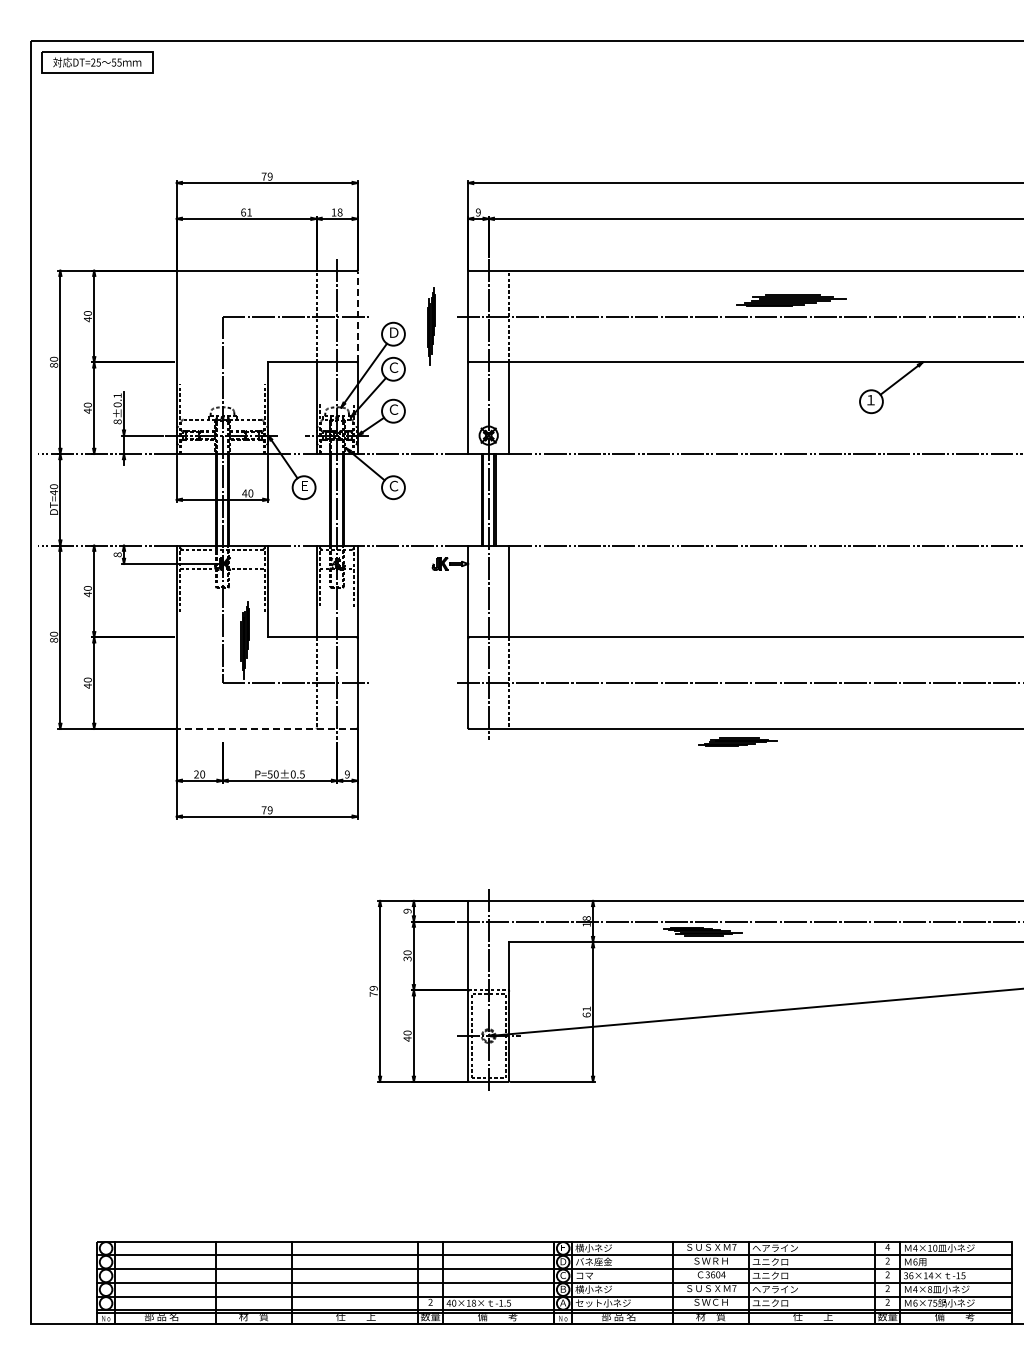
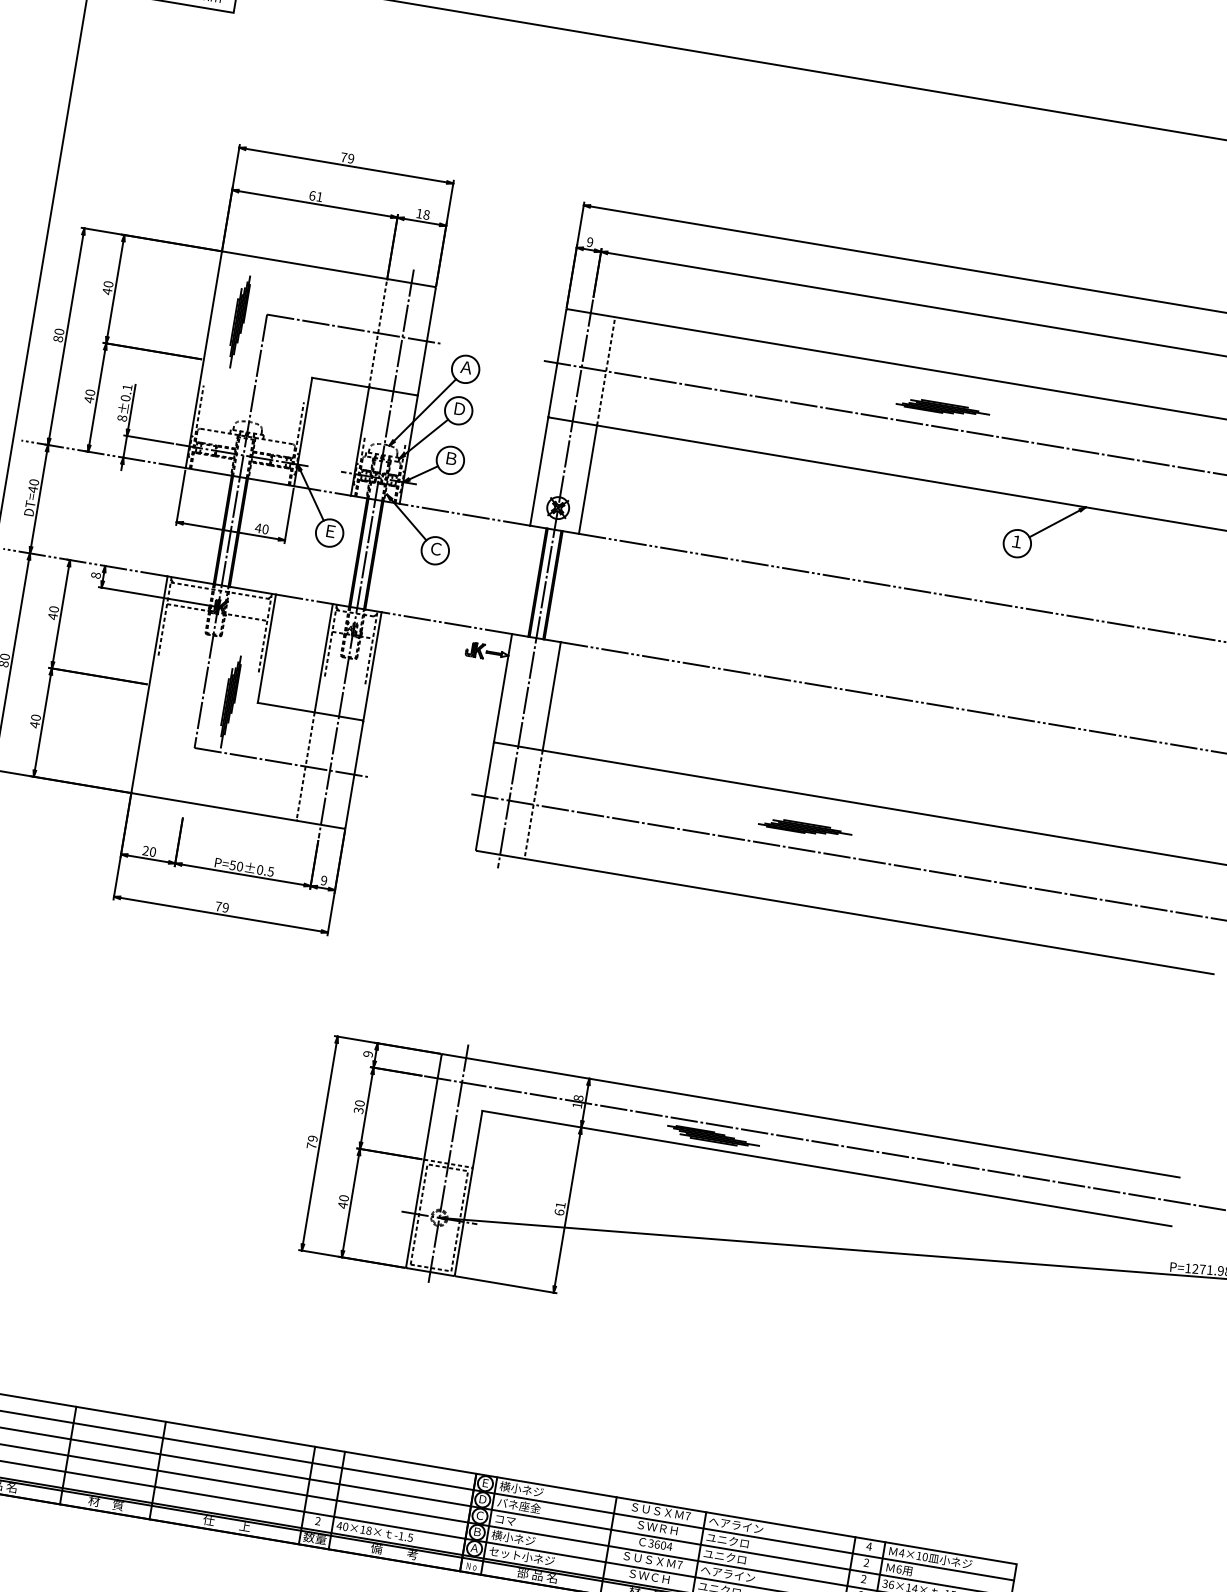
part: (791, 300) -> (942, 408), size x0.71
line: (357, 316) -> (426, 341), dashed -> solid
part: (431, 326) -> (239, 322), moved
text: (393, 332) -> (466, 367), Ｄ -> Ａ
text: (393, 367) -> (459, 408), Ｃ -> Ｄ
text: (393, 409) -> (450, 458), Ｃ -> Ｂ
line: (266, 728) -> (237, 810), dashed -> solid
part: (737, 741) -> (804, 827), moved

